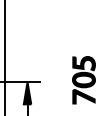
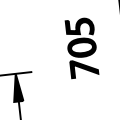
part: (83, 80) -> (81, 48), moved

